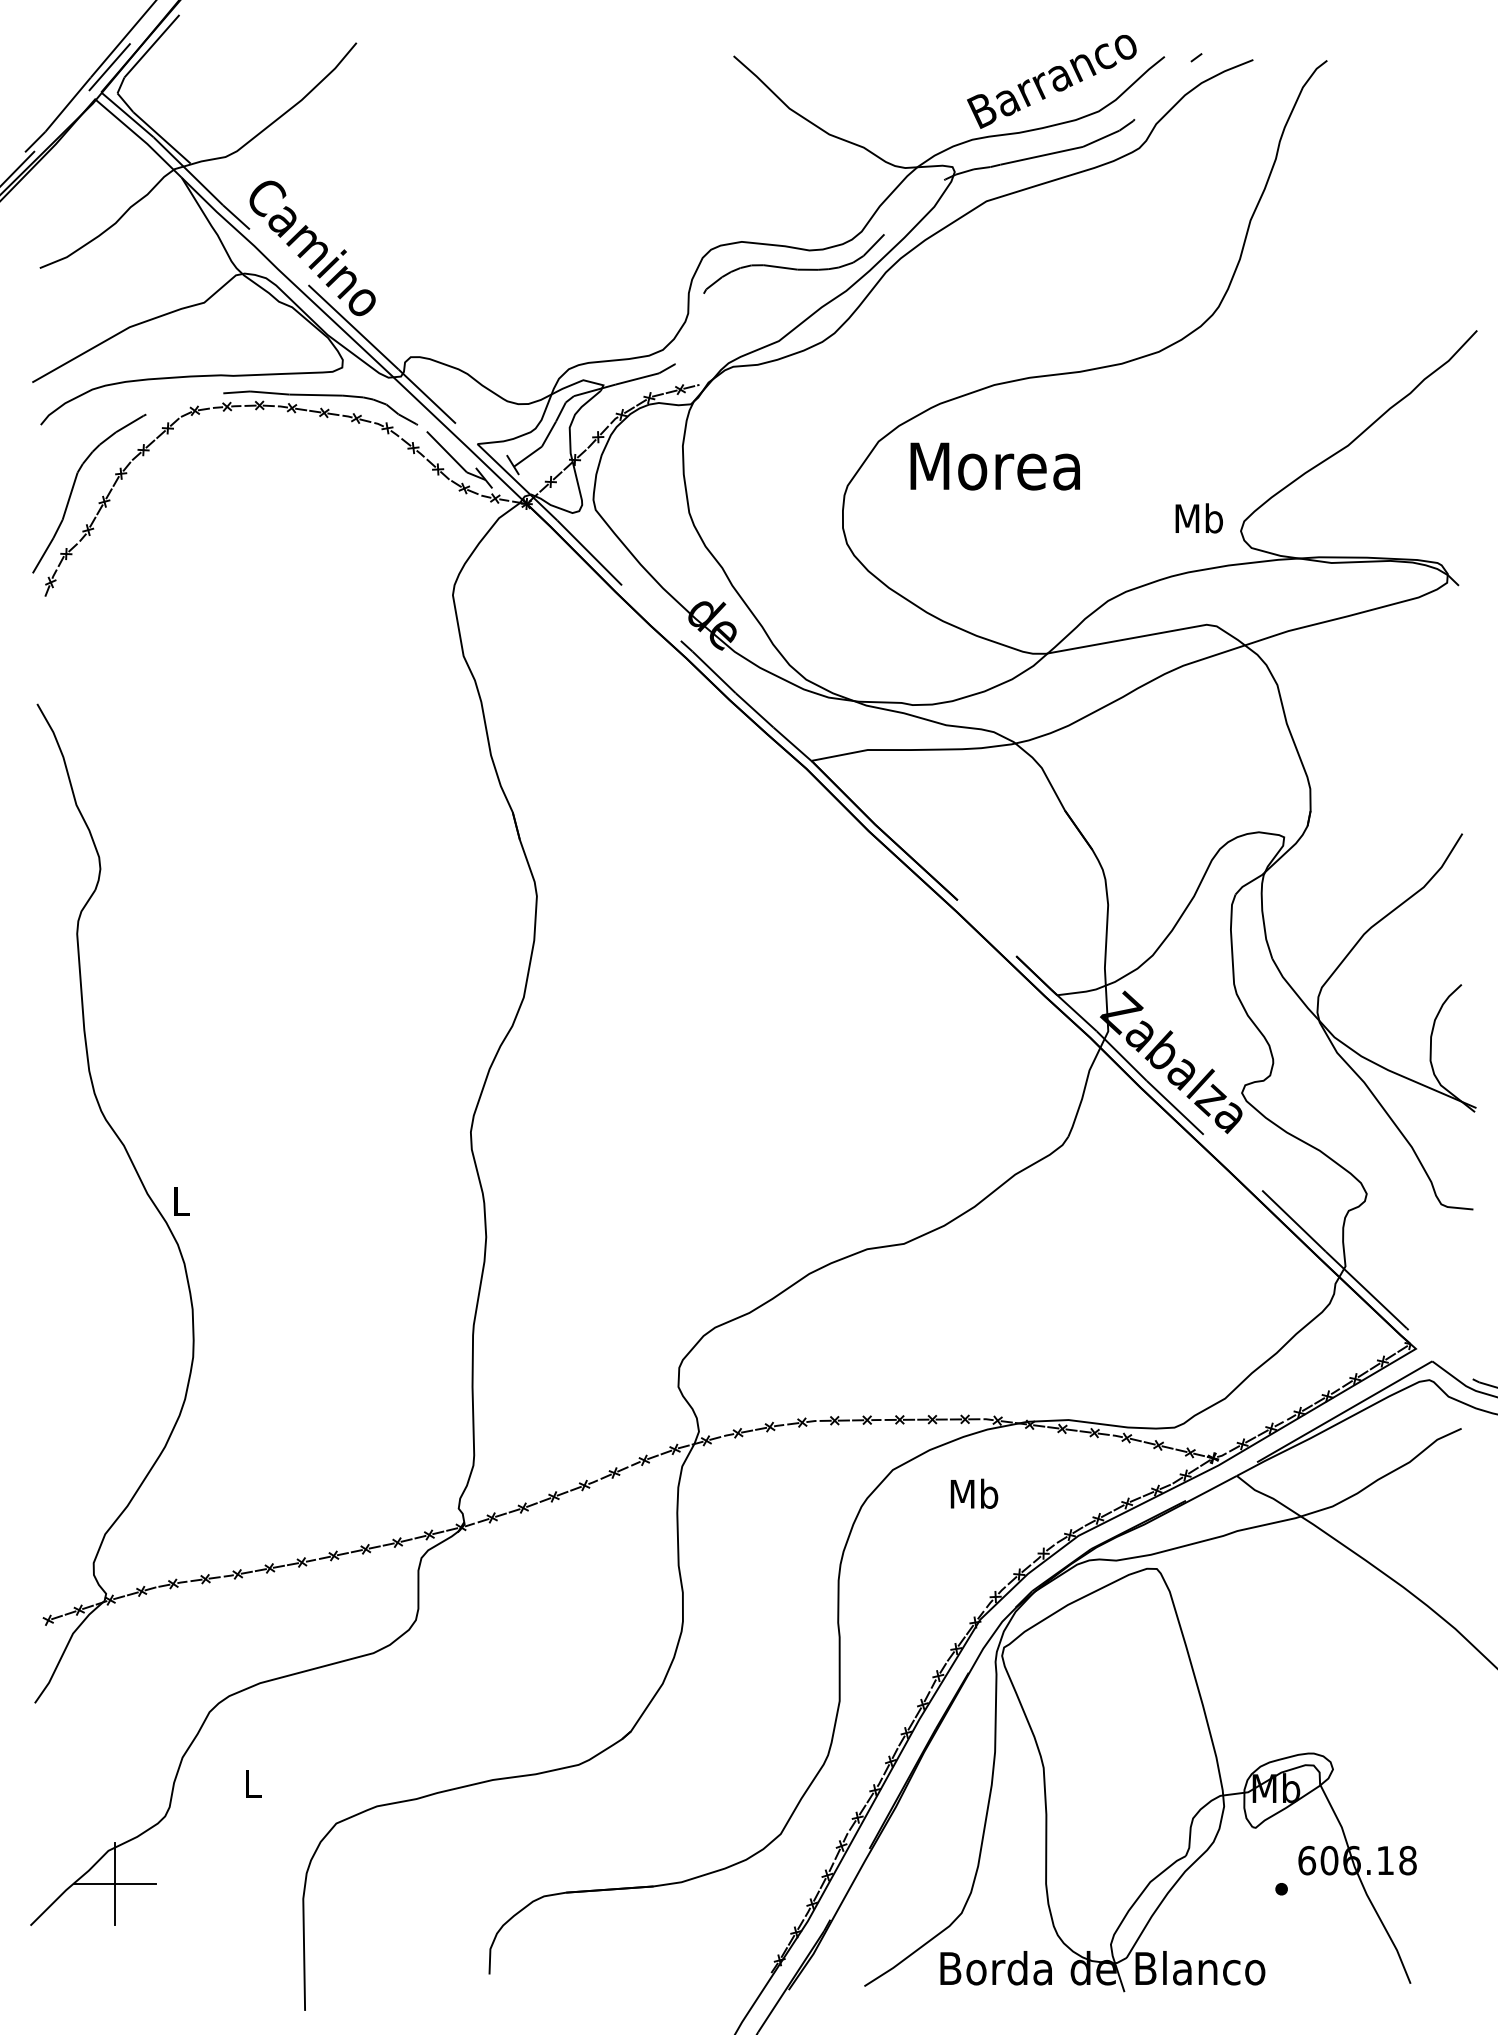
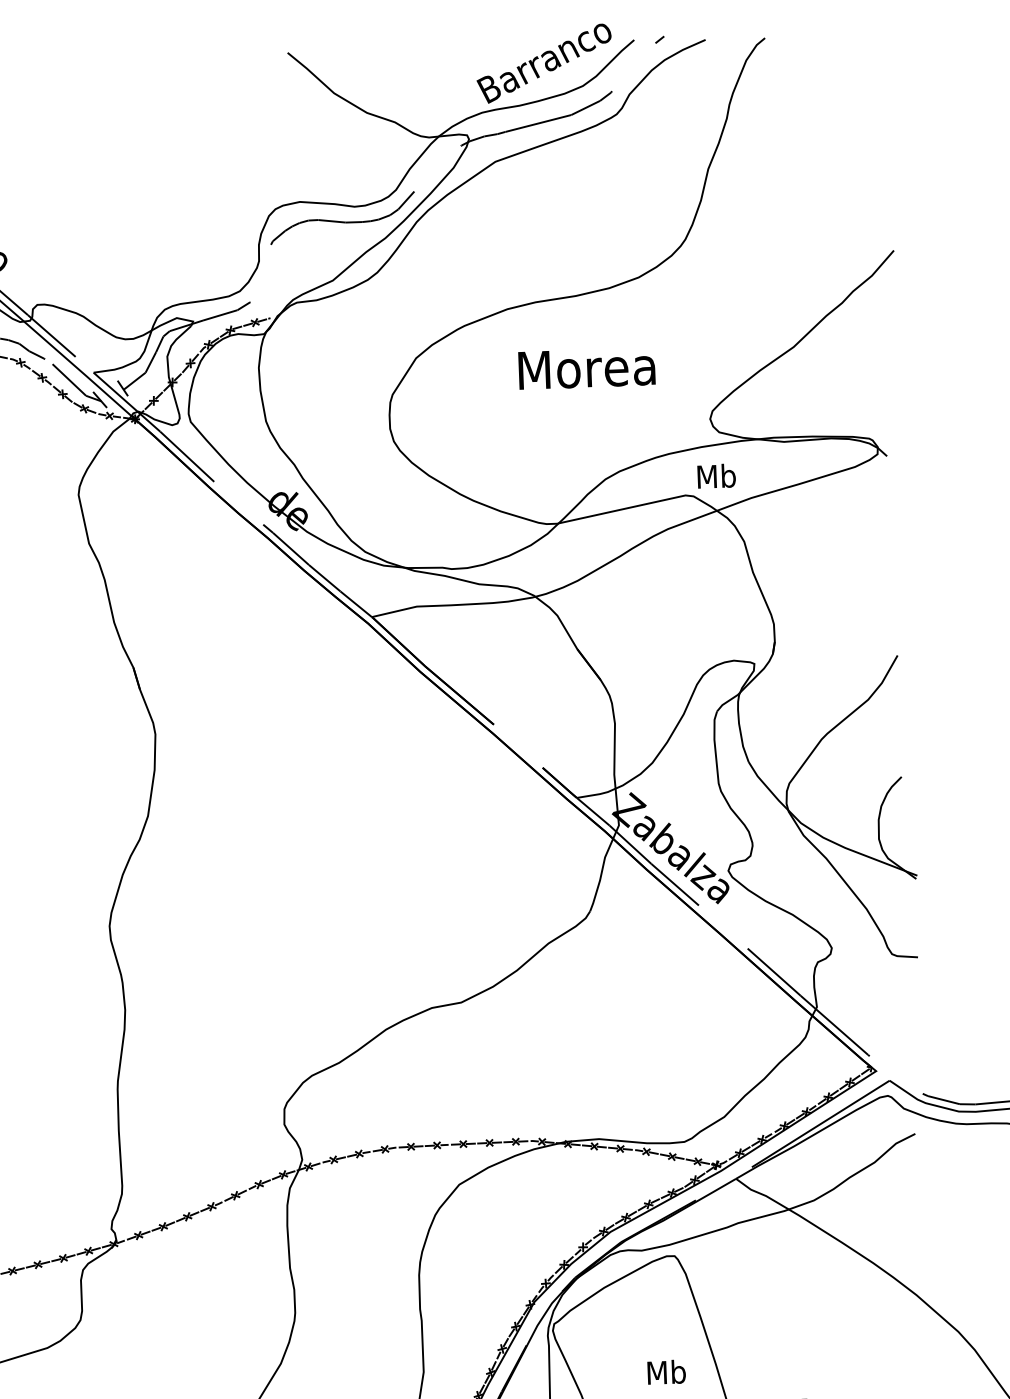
text: (994, 466) -> (586, 368), moved
text: (1198, 518) -> (716, 476), moved
text: (974, 1493) -> (666, 1371), moved

